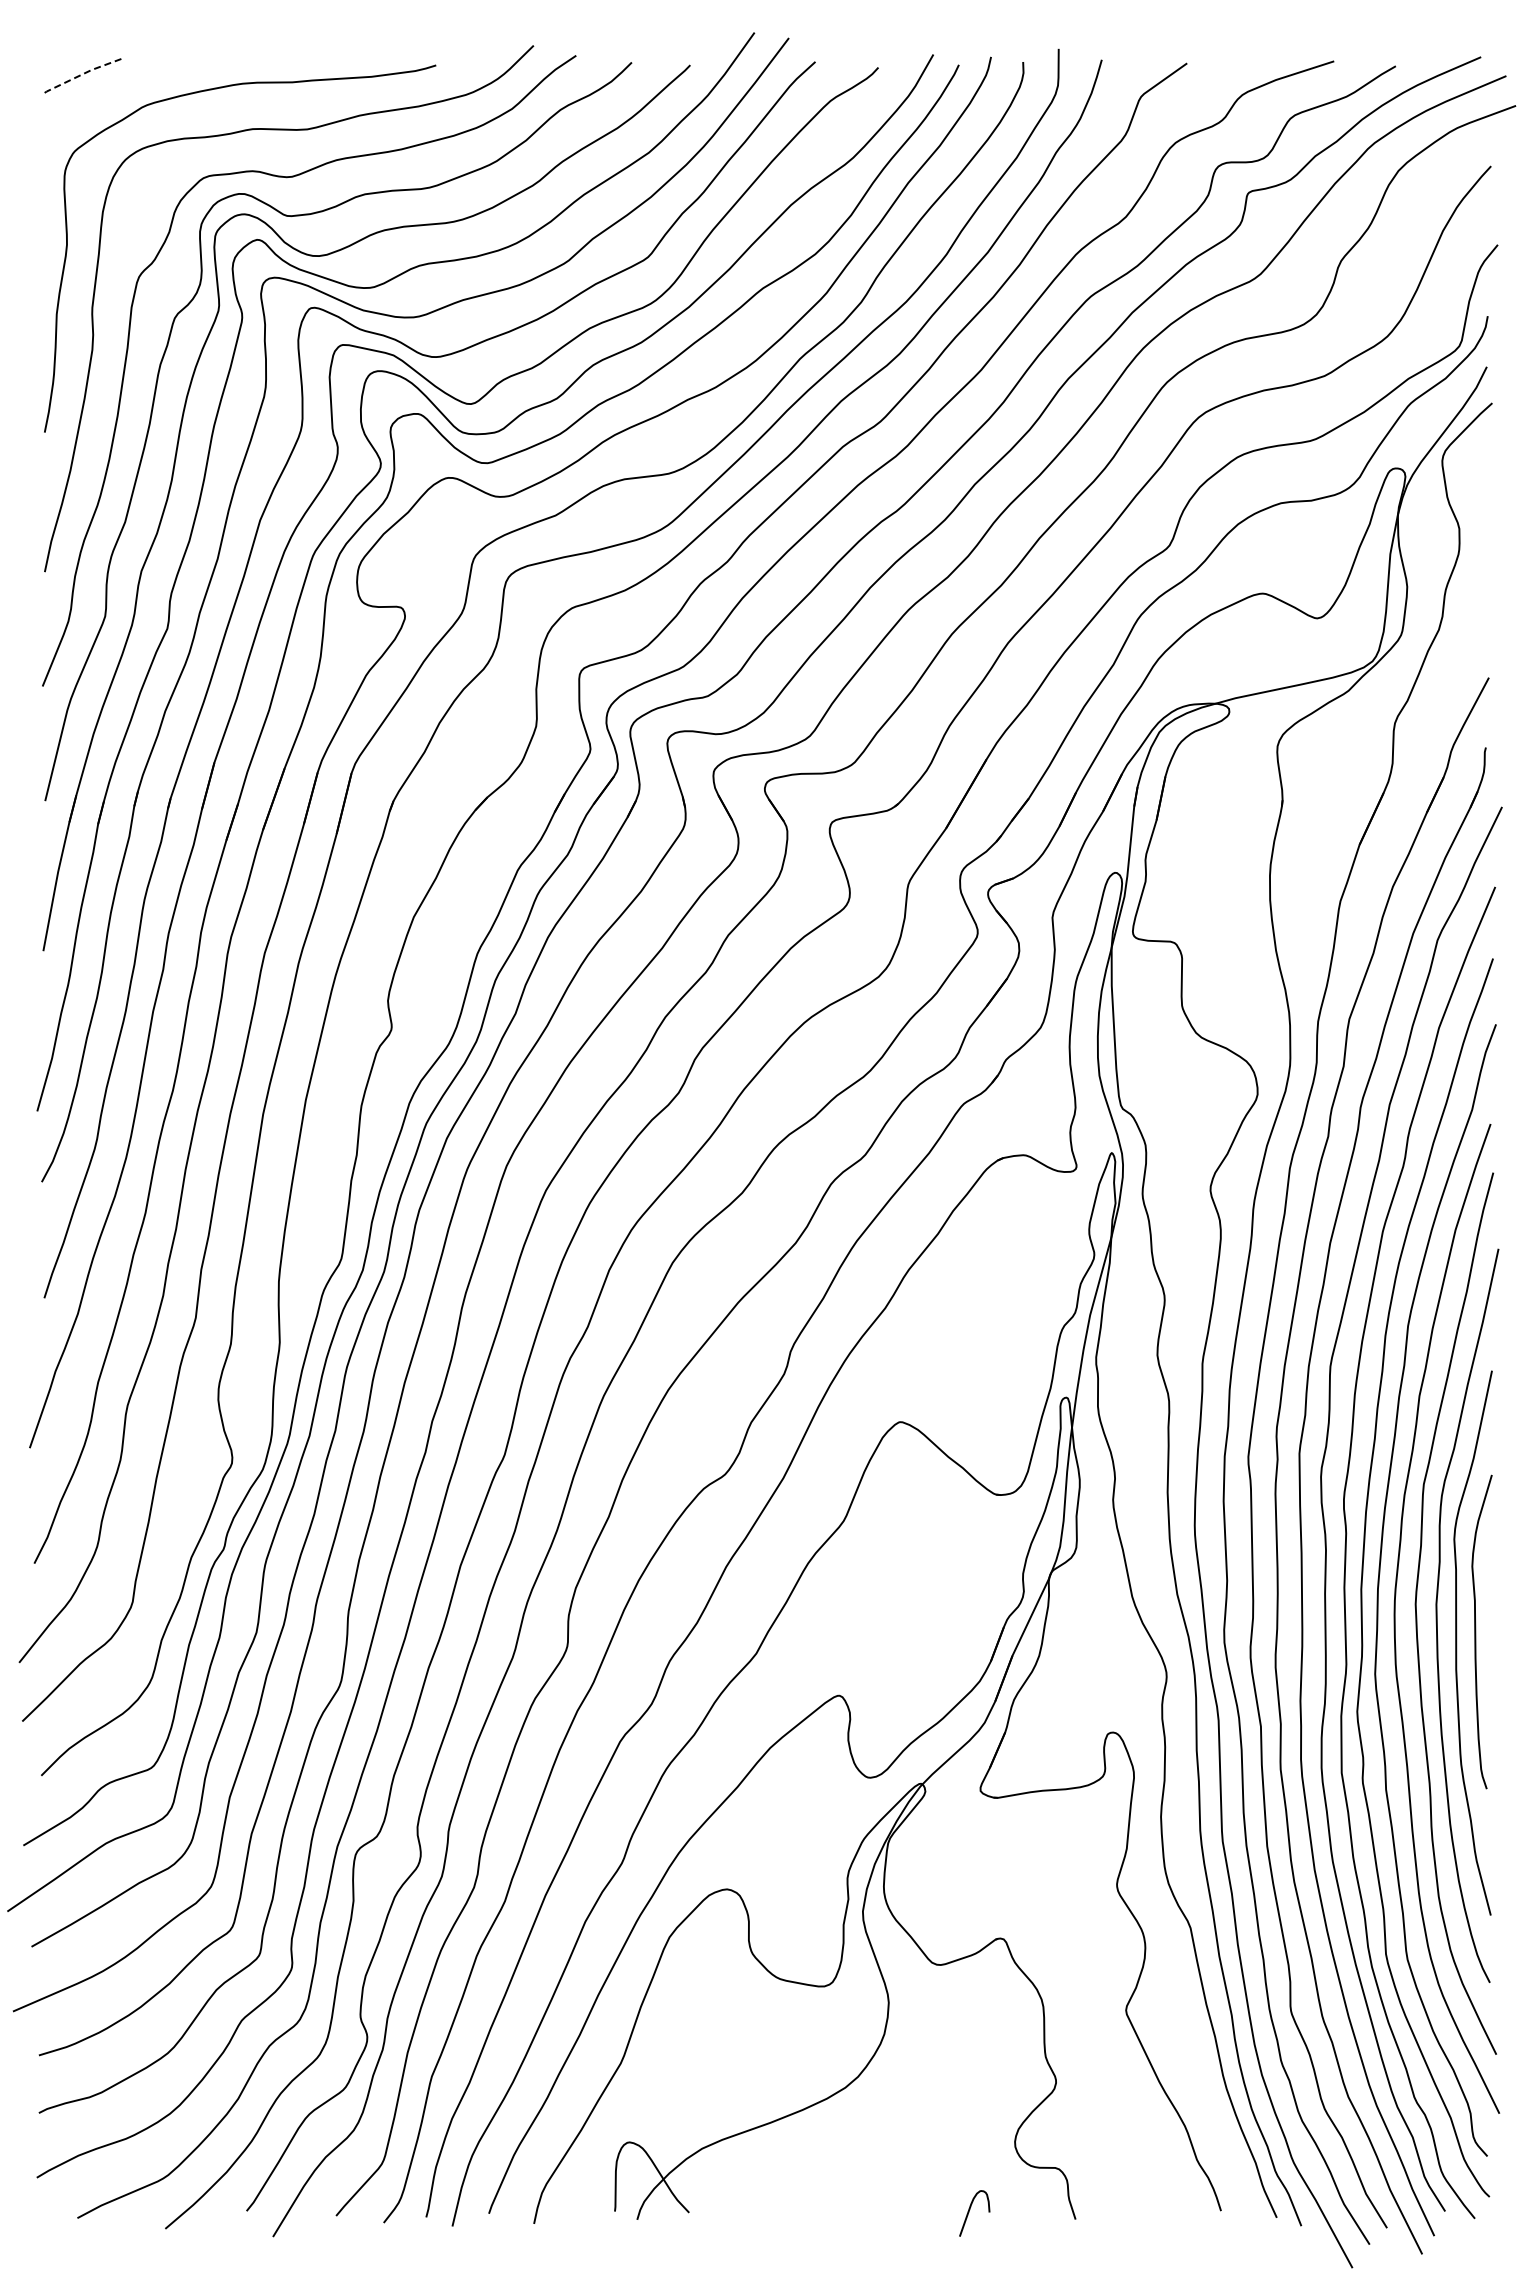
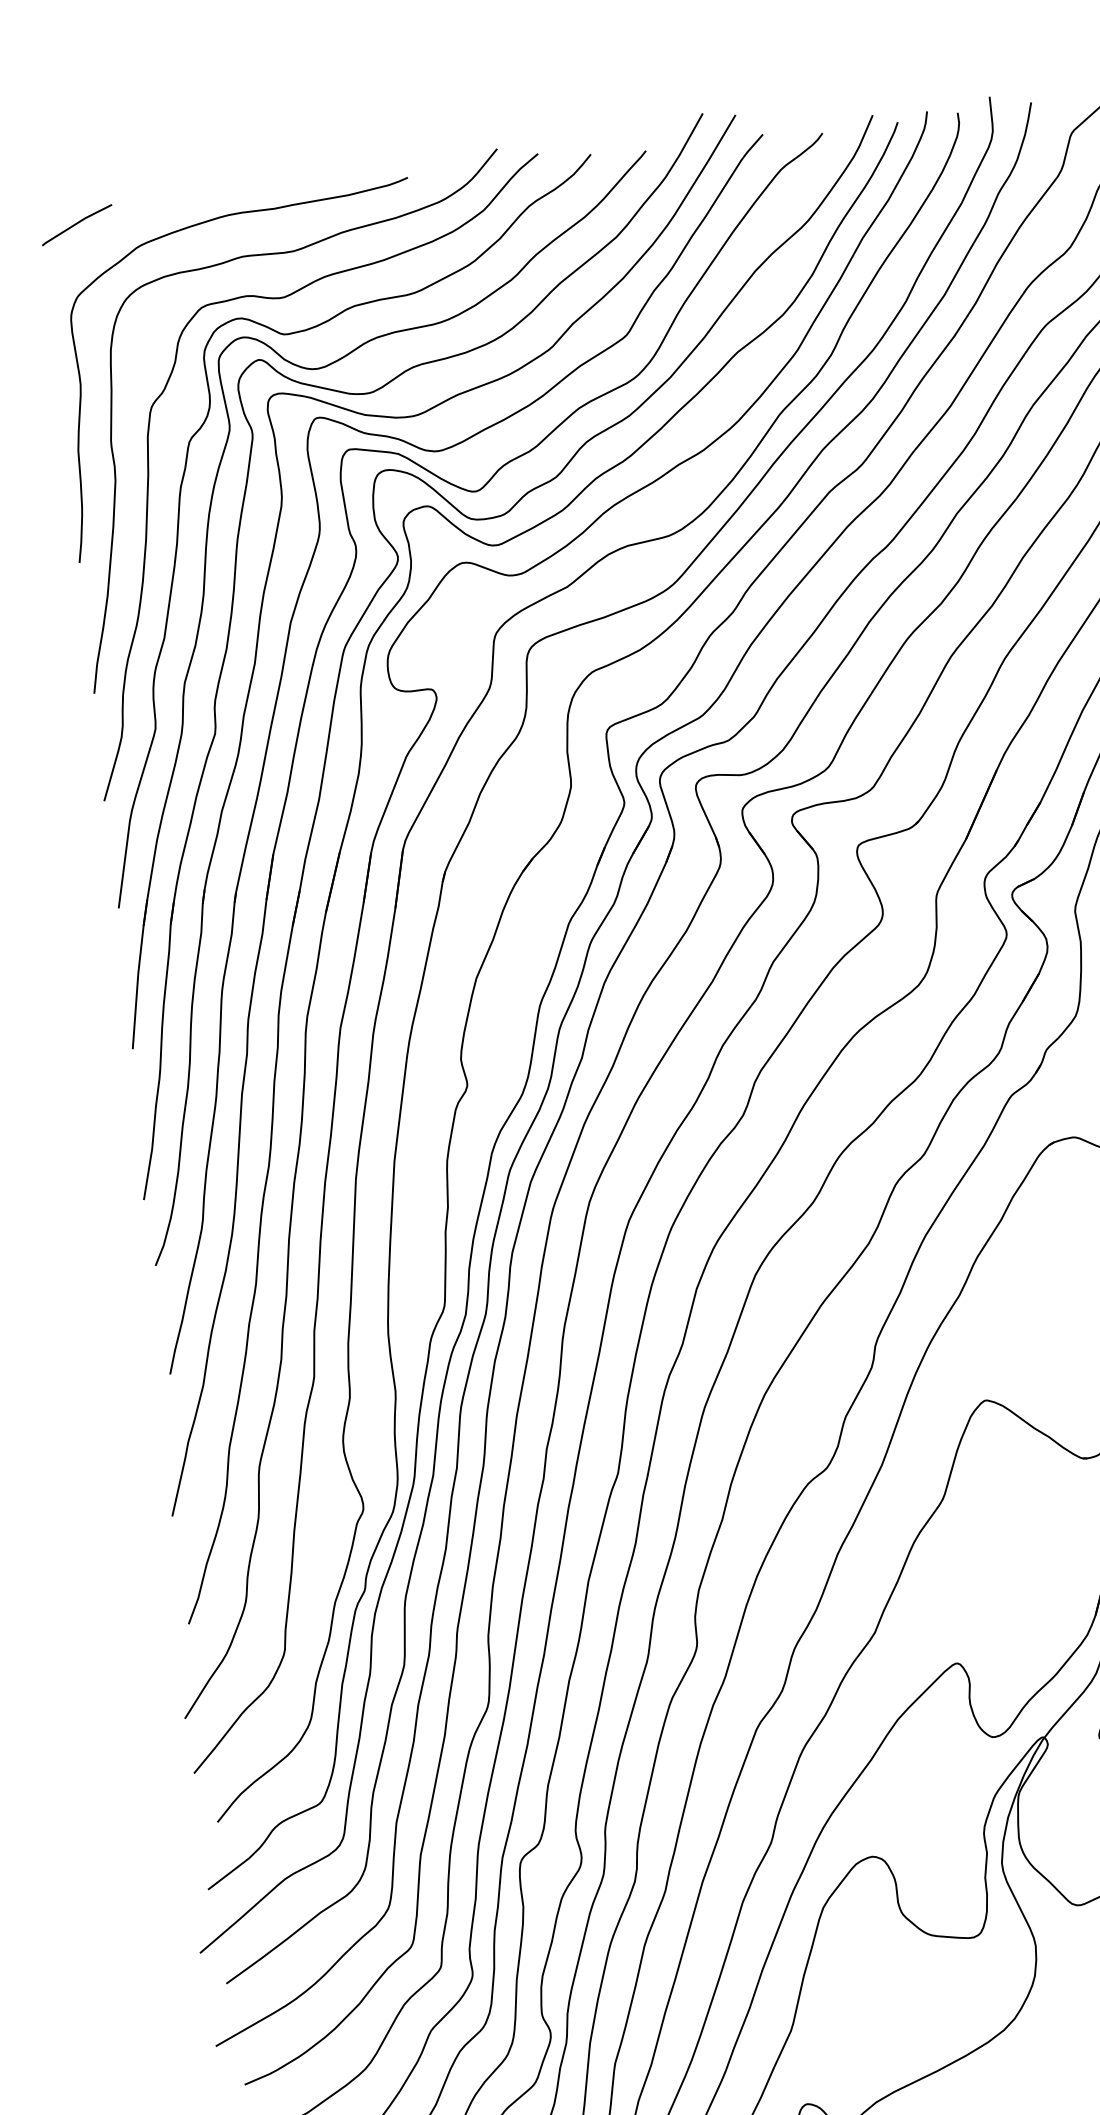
line: (80, 75) -> (75, 224), dashed -> solid

